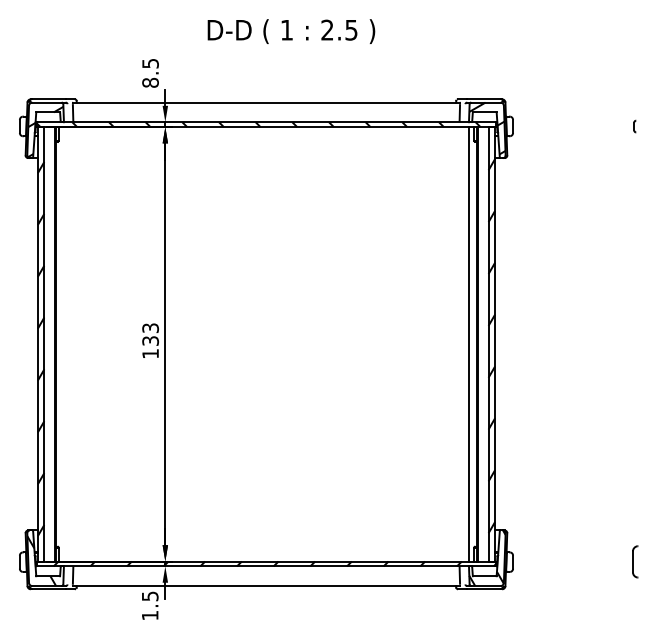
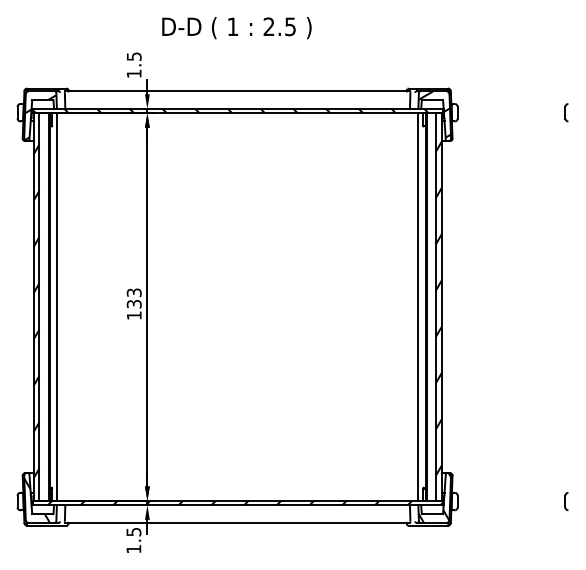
text: (290, 32) -> (236, 28), moved
text: (149, 82) -> (133, 73), 8.5 -> 1.5
part: (634, 126) -> (566, 112), size x1.67
line: (63, 343) -> (56, 306), added
part: (634, 562) -> (566, 501), size x0.62

